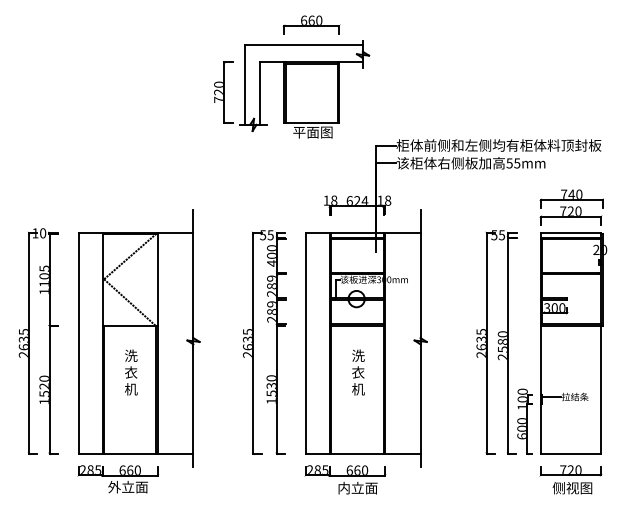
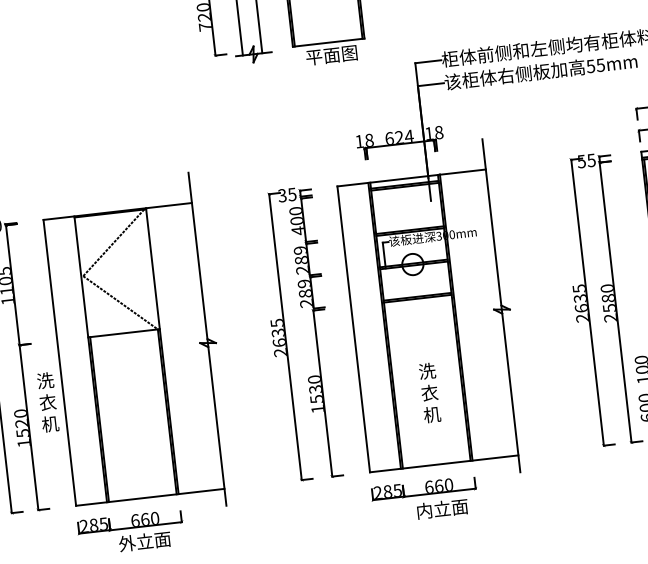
text: (263, 234) -> (282, 194), 55 -> 35
text: (131, 372) -> (48, 402), moved
text: (358, 372) -> (429, 392), moved

